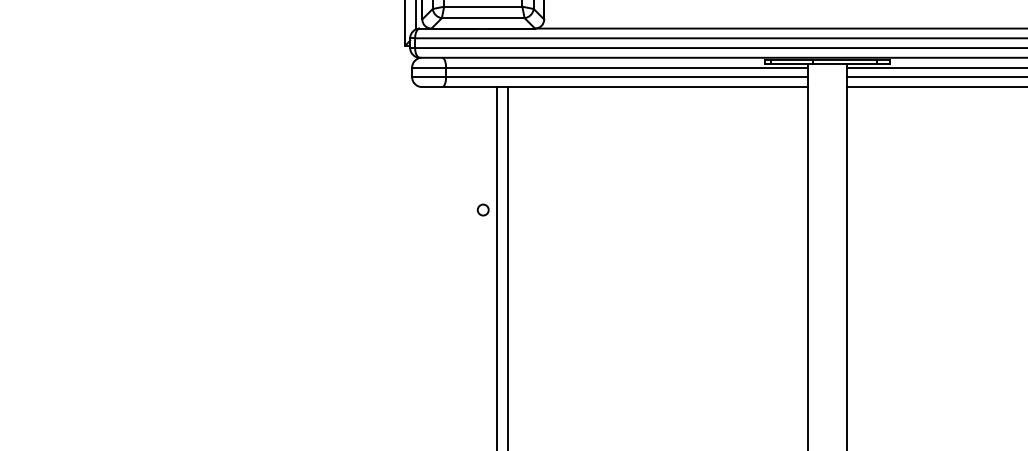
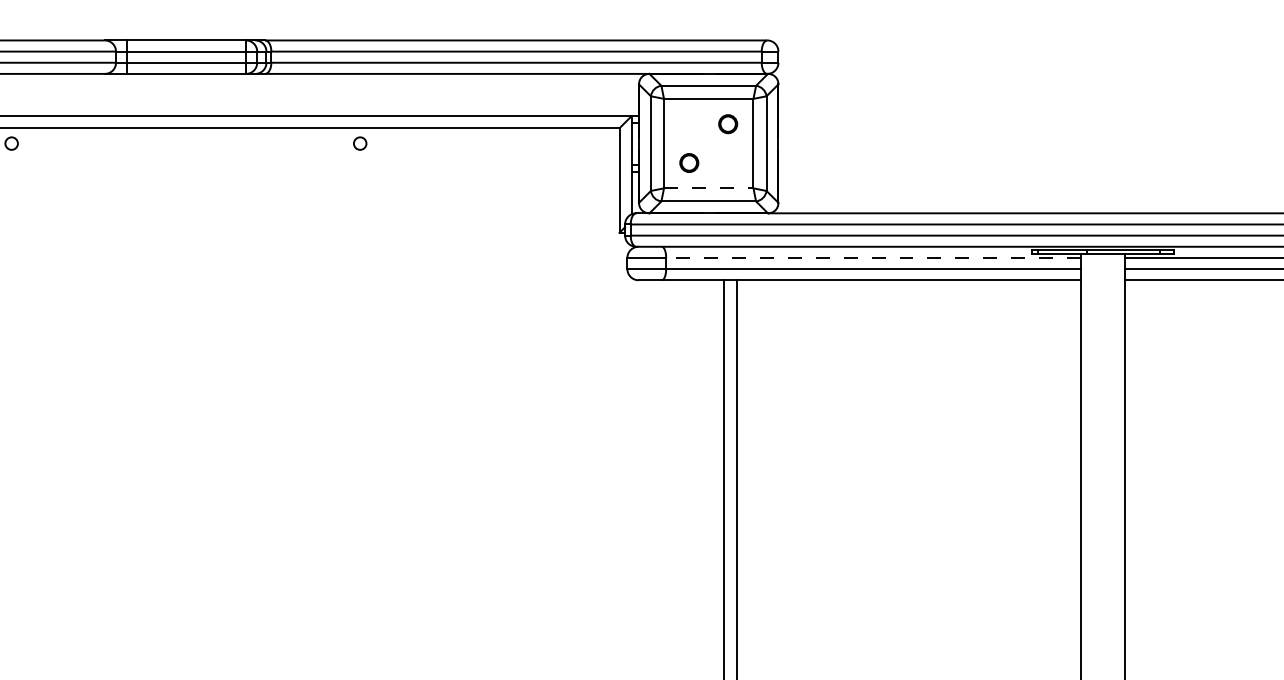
line: (483, 6) -> (708, 188), solid -> dashed
line: (626, 67) -> (872, 257), solid -> dashed
circle: (483, 209) -> (708, 420), removed

